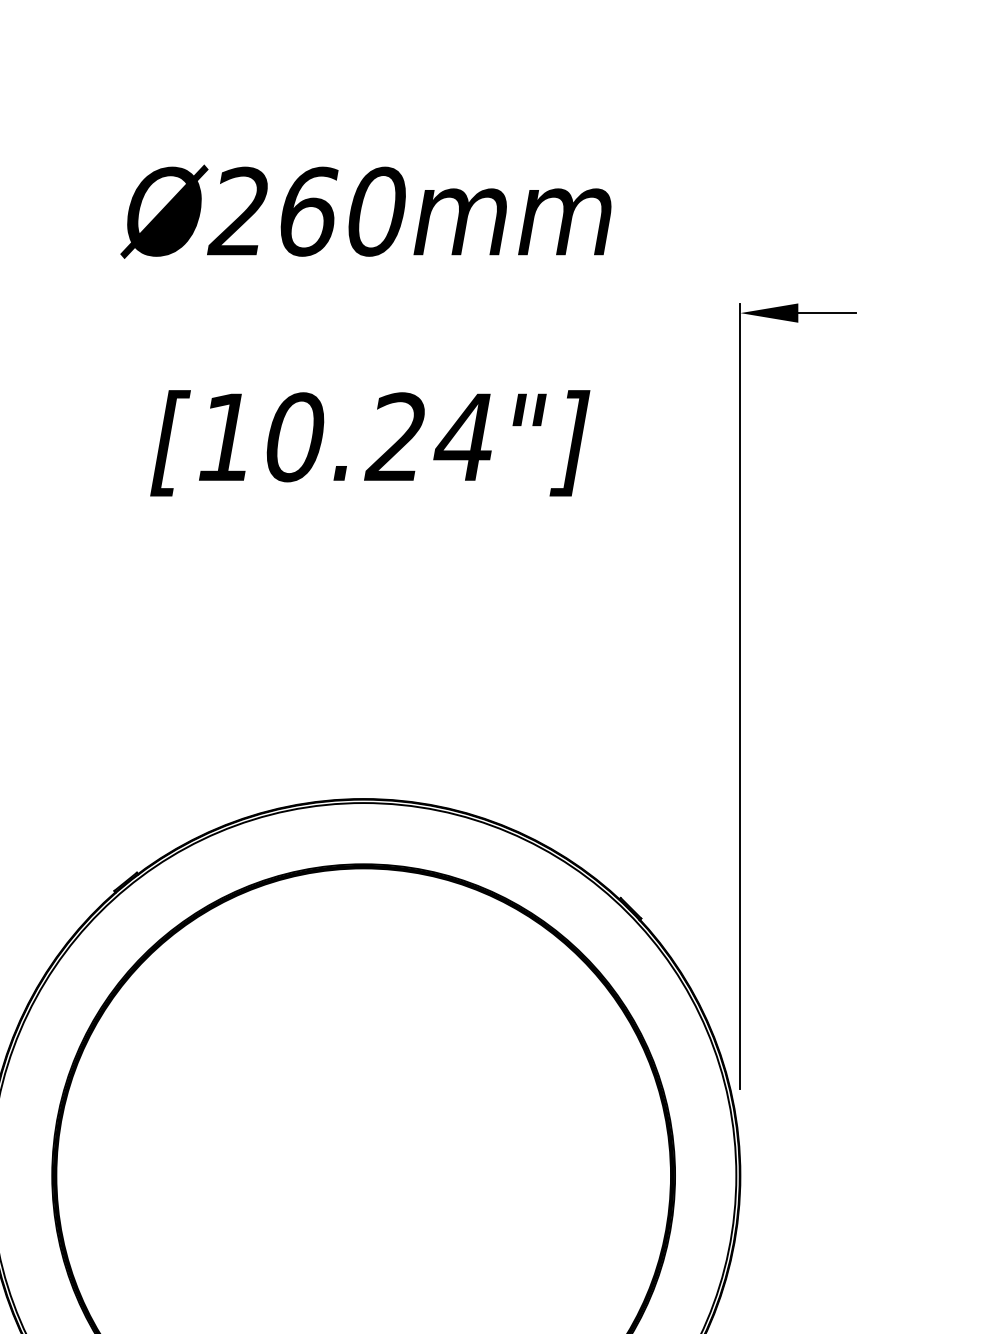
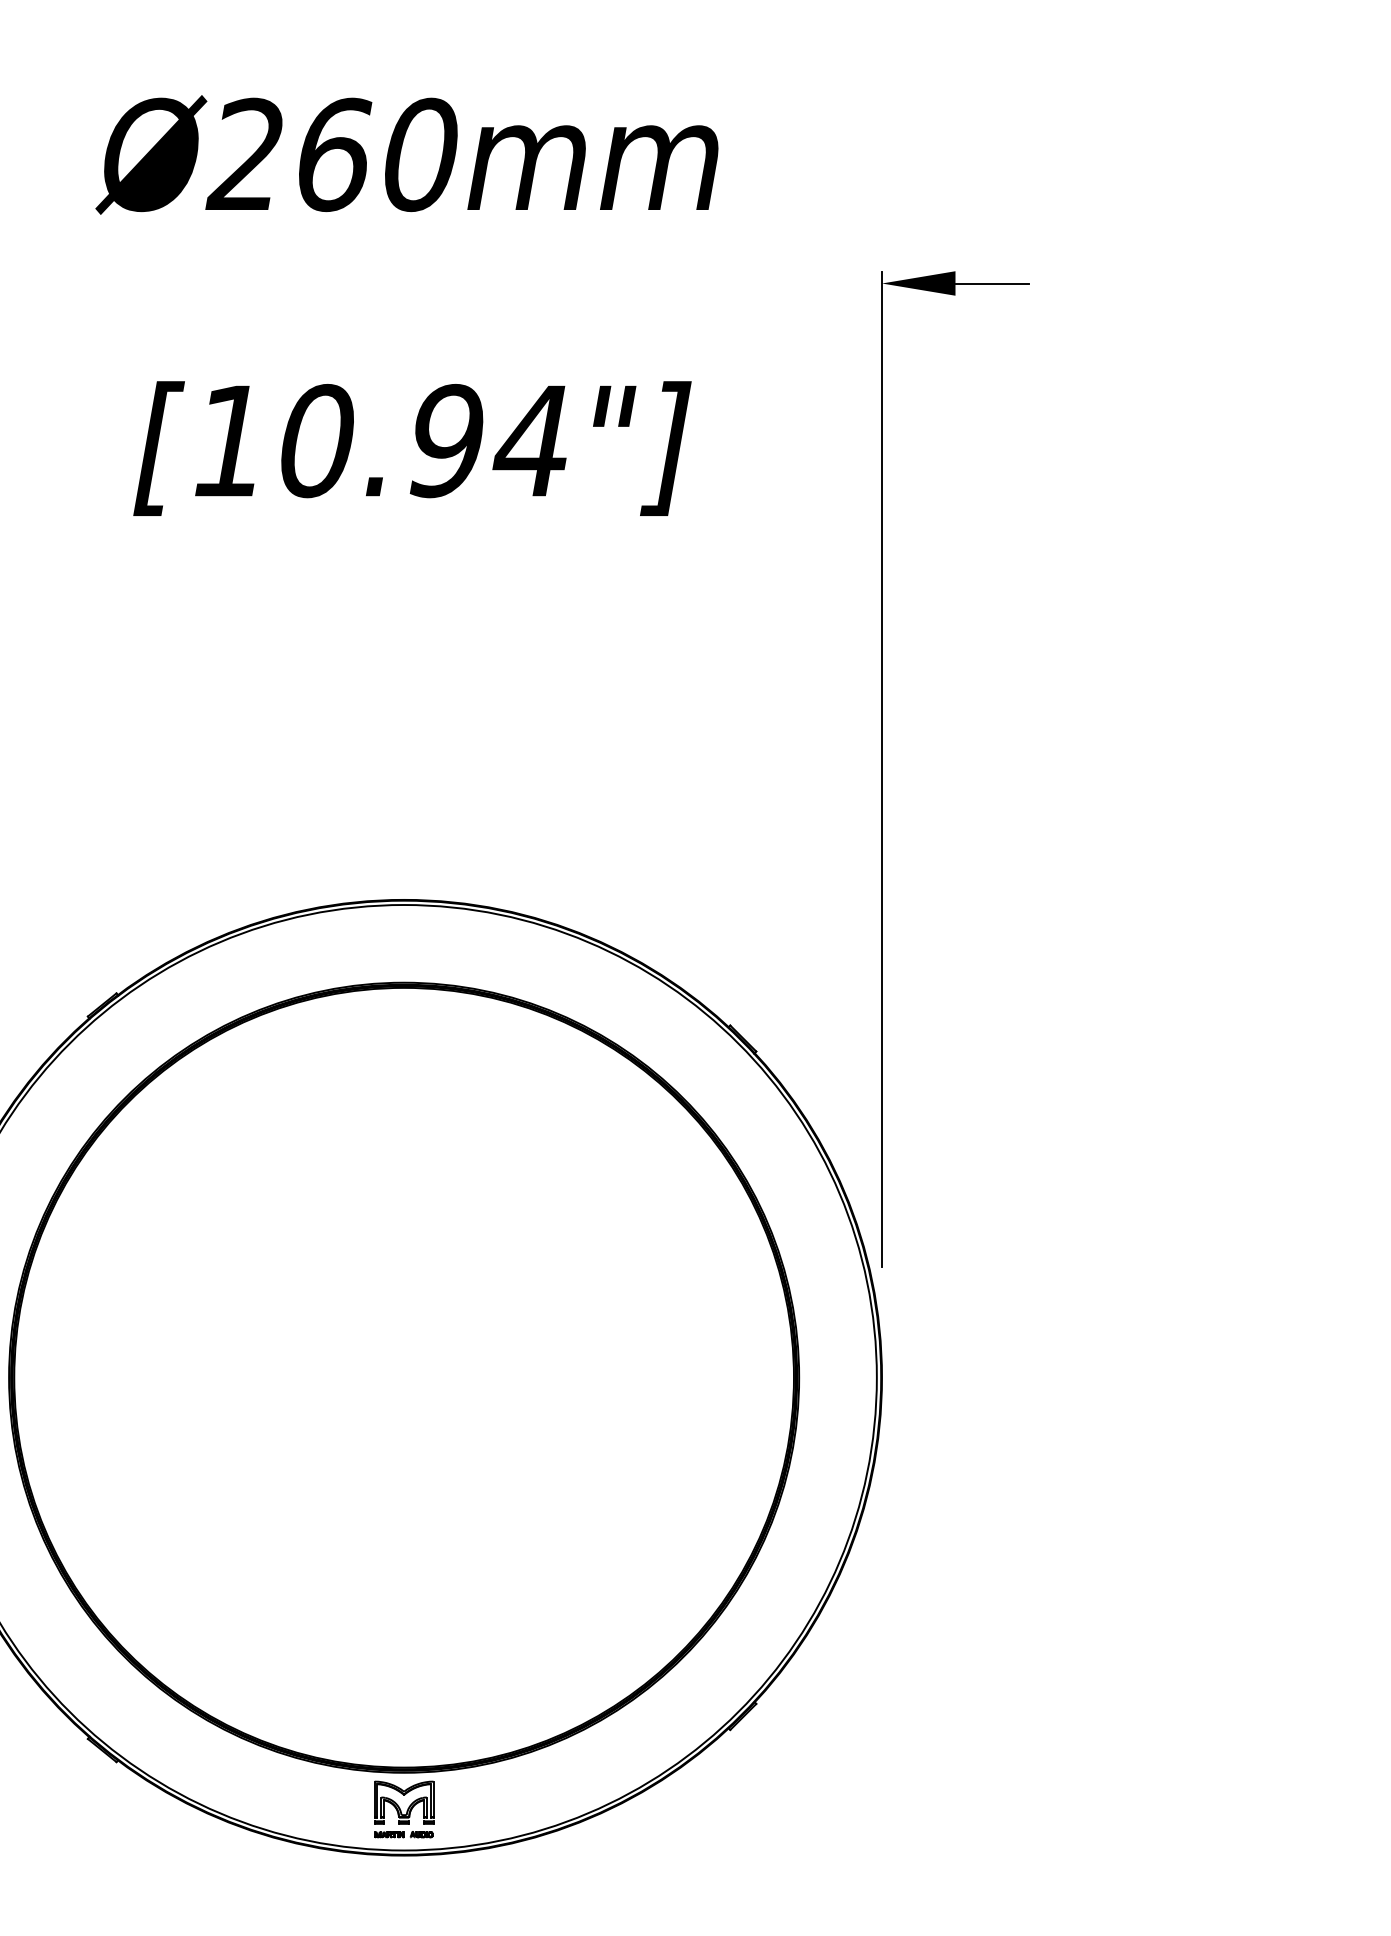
text: (394, 436) -> (443, 440), [10.24"] -> [10.94"]

